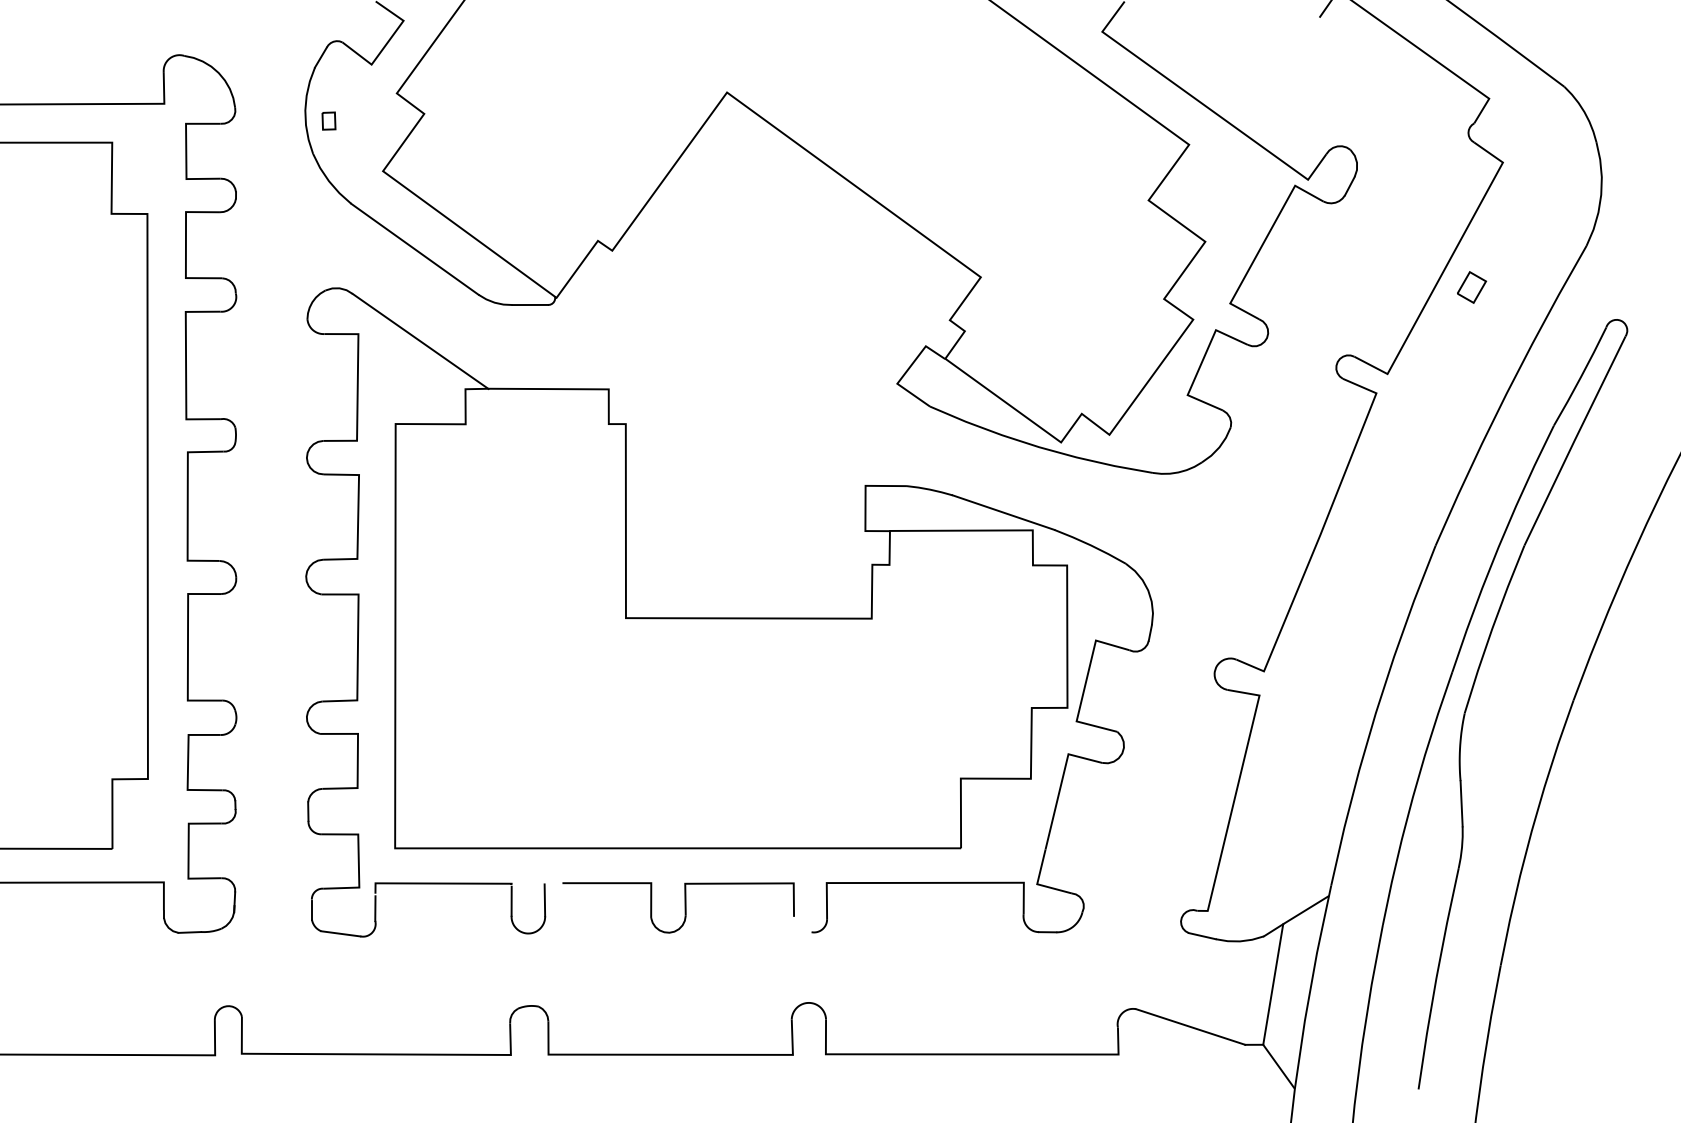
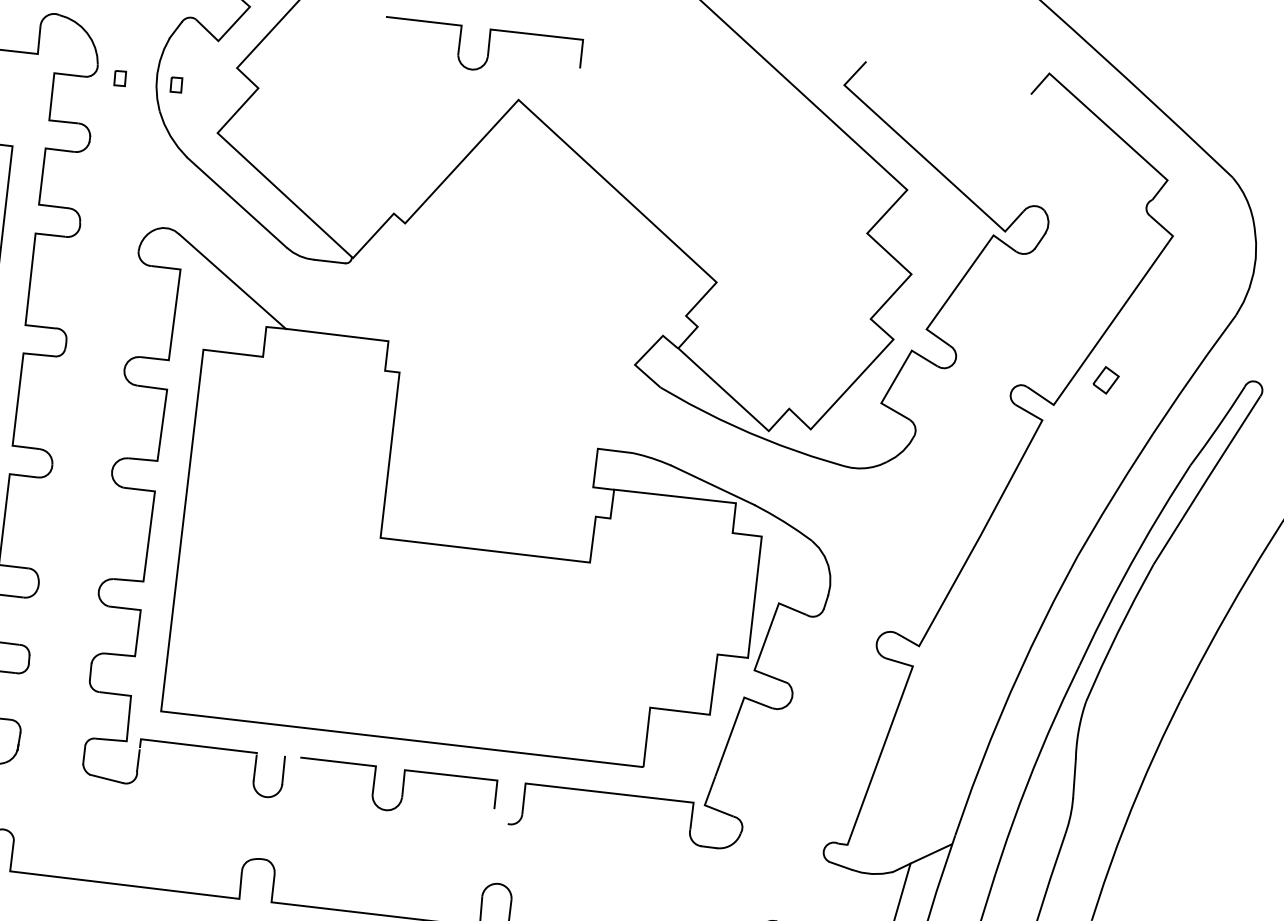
part: (678, 38) -> (482, 49), added
part: (262, 120) -> (119, 77), added
part: (1472, 287) -> (1106, 380), moved

